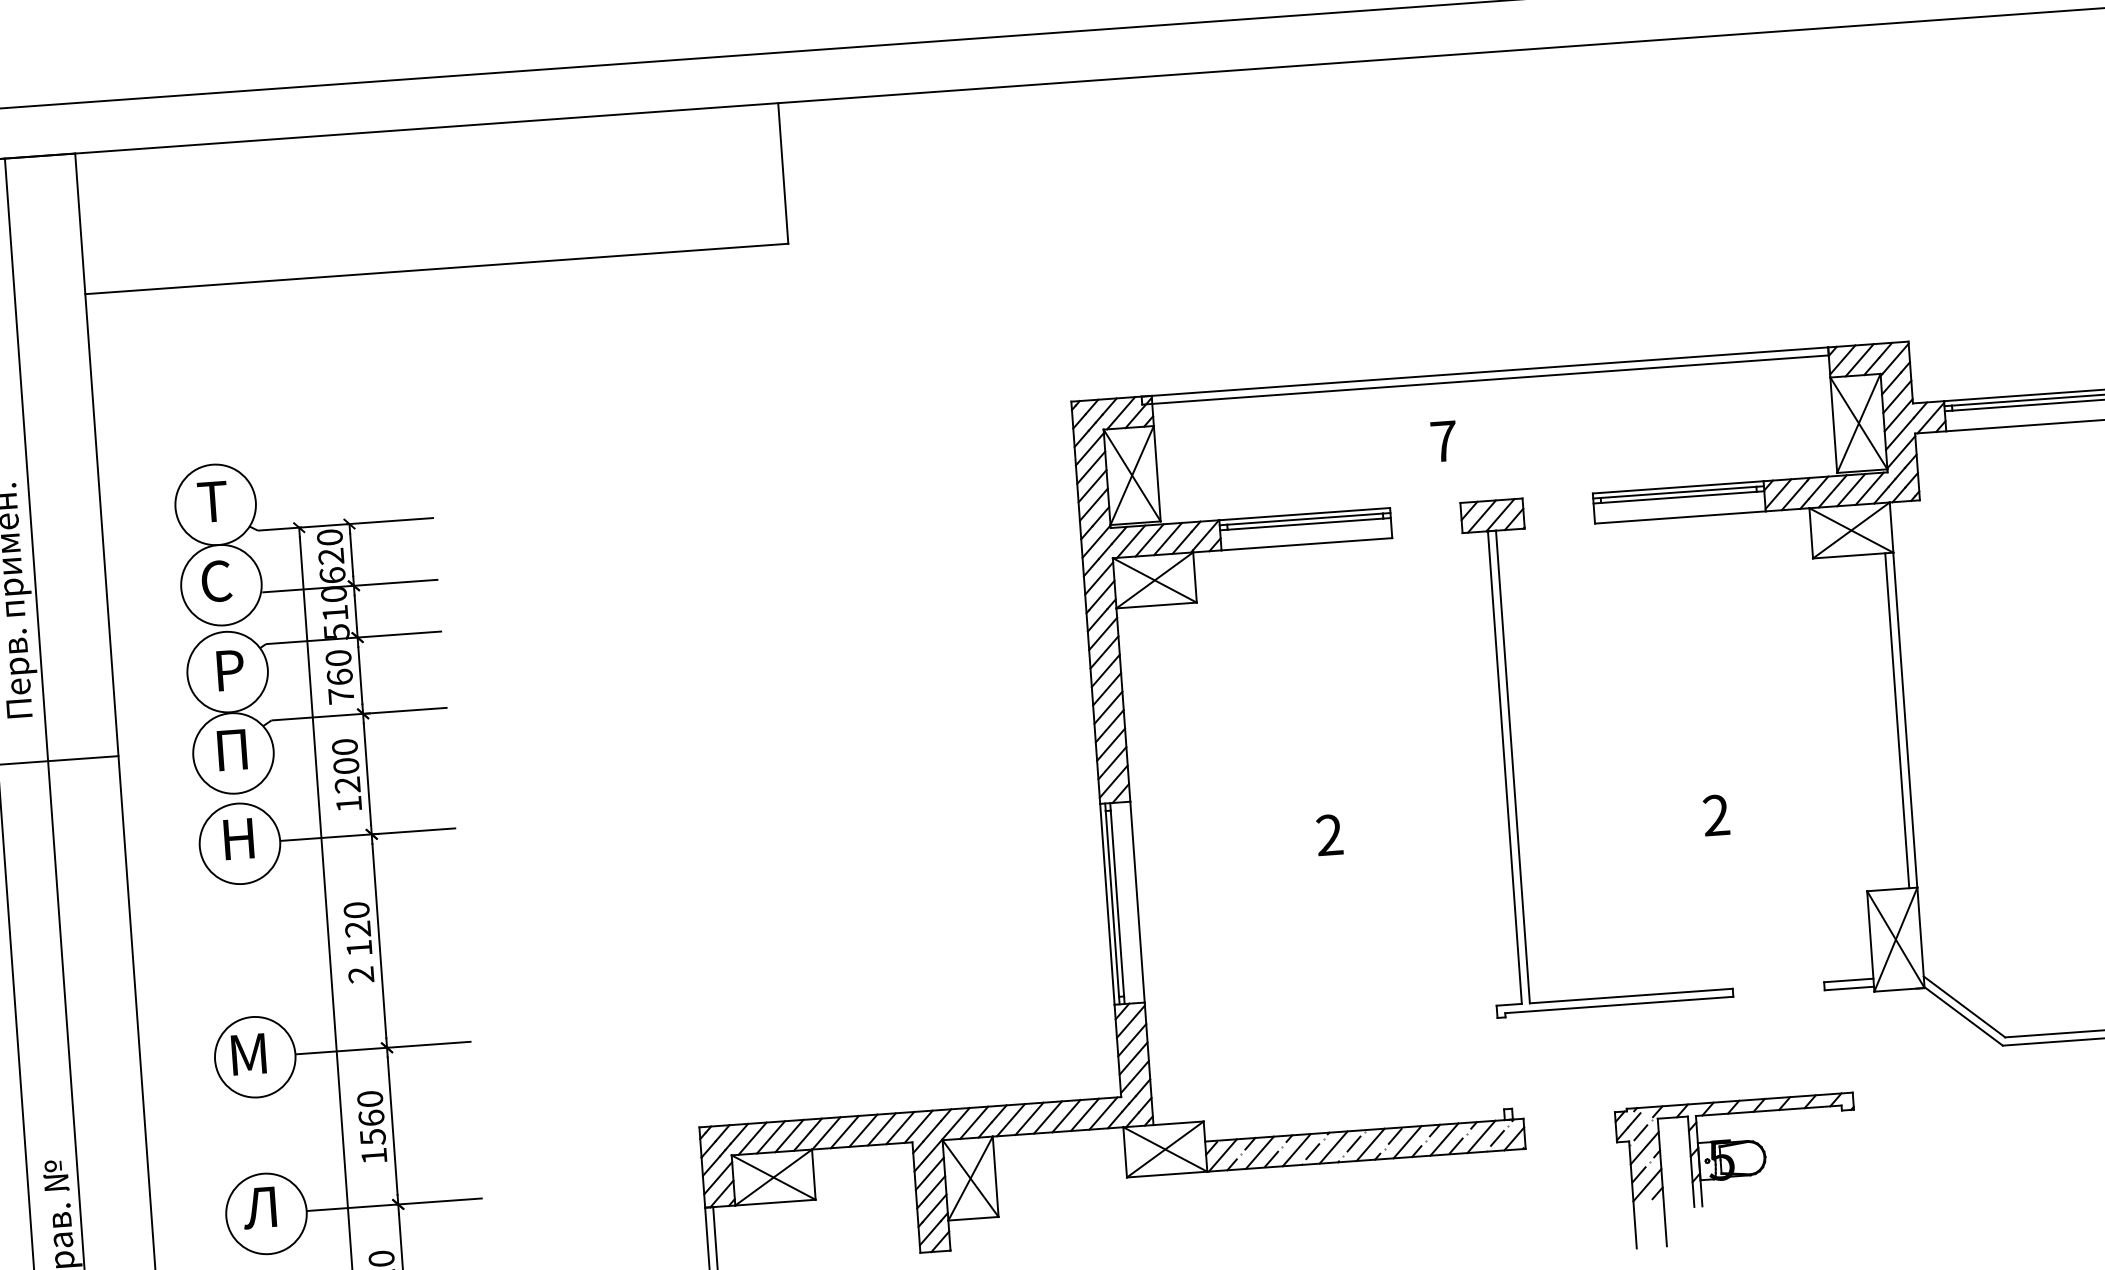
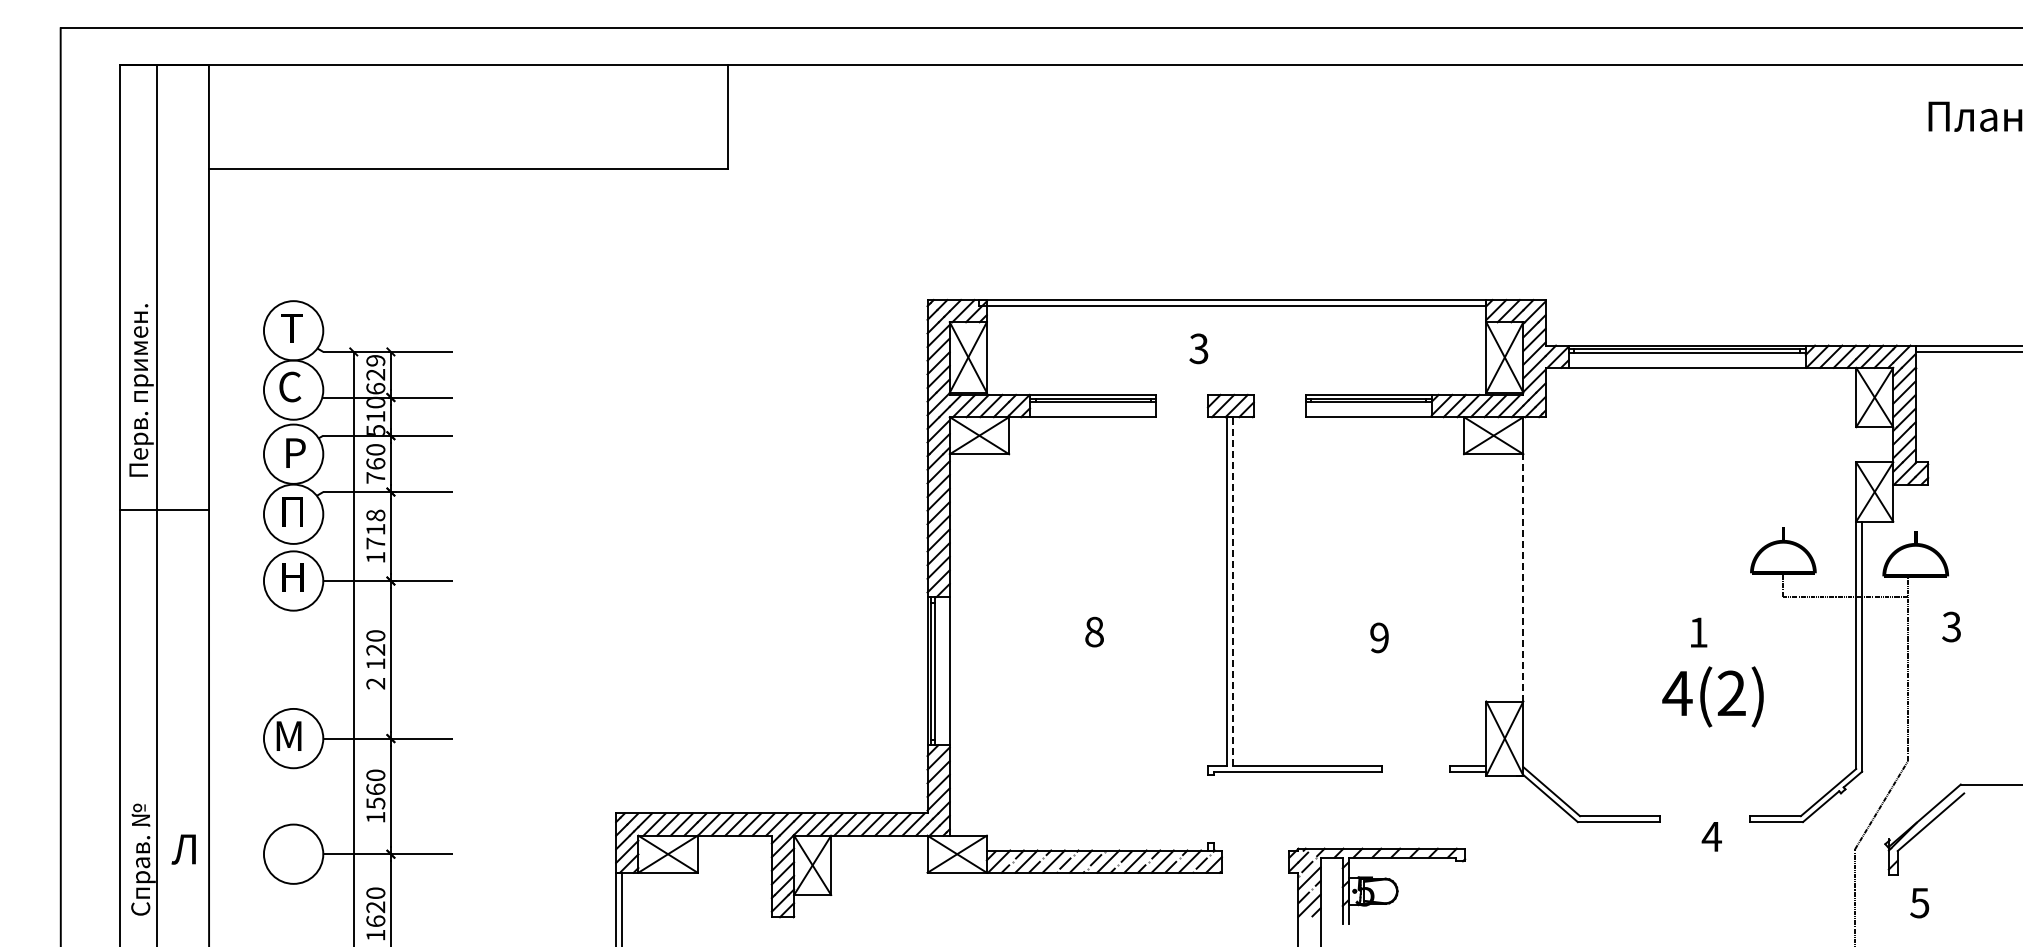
text: (1443, 441) -> (1198, 348), 7 -> 3
text: (329, 537) -> (375, 360), 620 -> 629
line: (1905, 719) -> (1523, 577), solid -> dashed
line: (1897, 720) -> (1517, 577), removed
text: (345, 766) -> (375, 529), 1200 -> 1718
line: (1512, 766) -> (1232, 591), solid -> dashed
text: (1716, 816) -> (1379, 638), 2 -> 9
text: (1329, 834) -> (1094, 631), 2 -> 8
text: (259, 1207) -> (183, 849), moved

